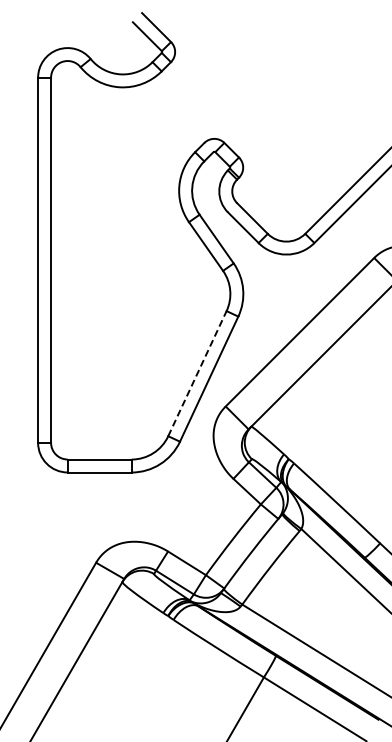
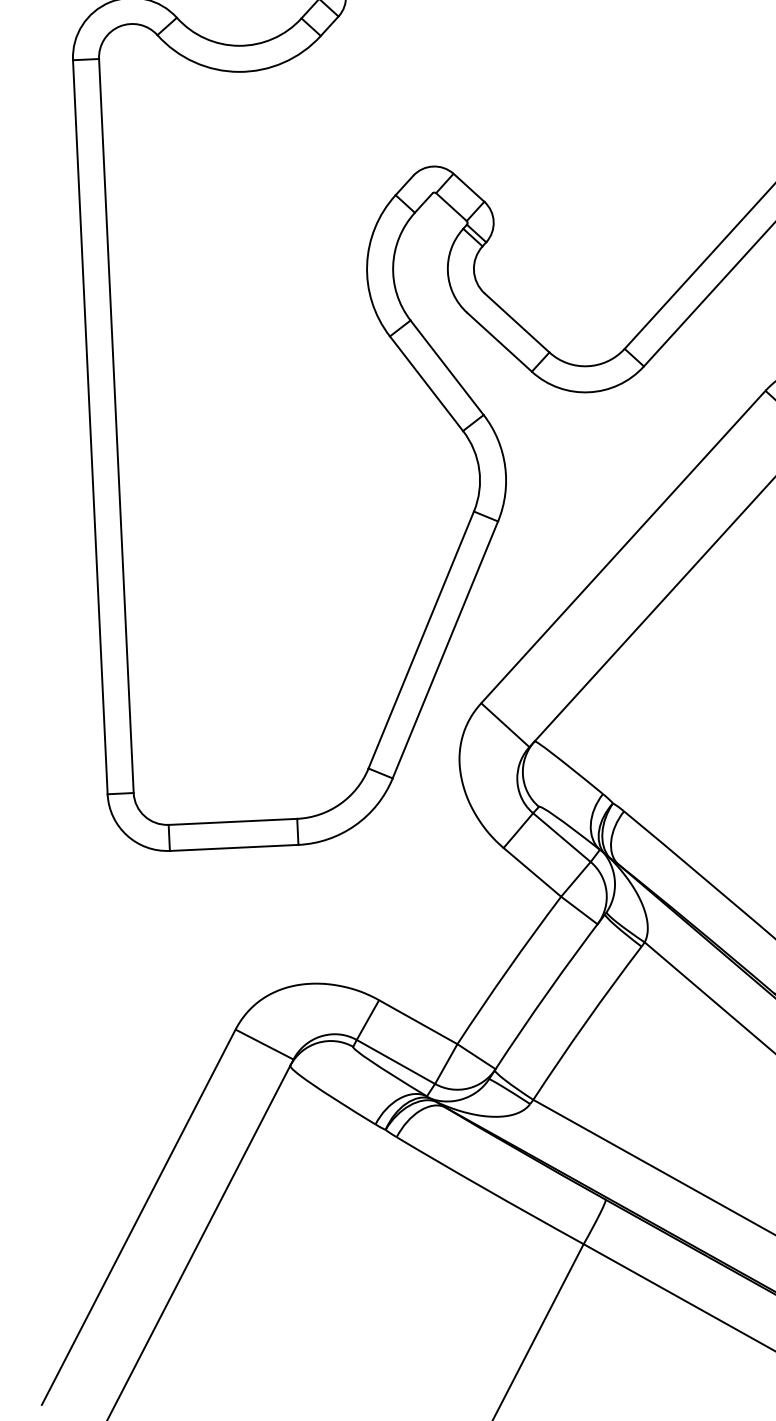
line: (197, 373) -> (421, 639), dashed -> solid

